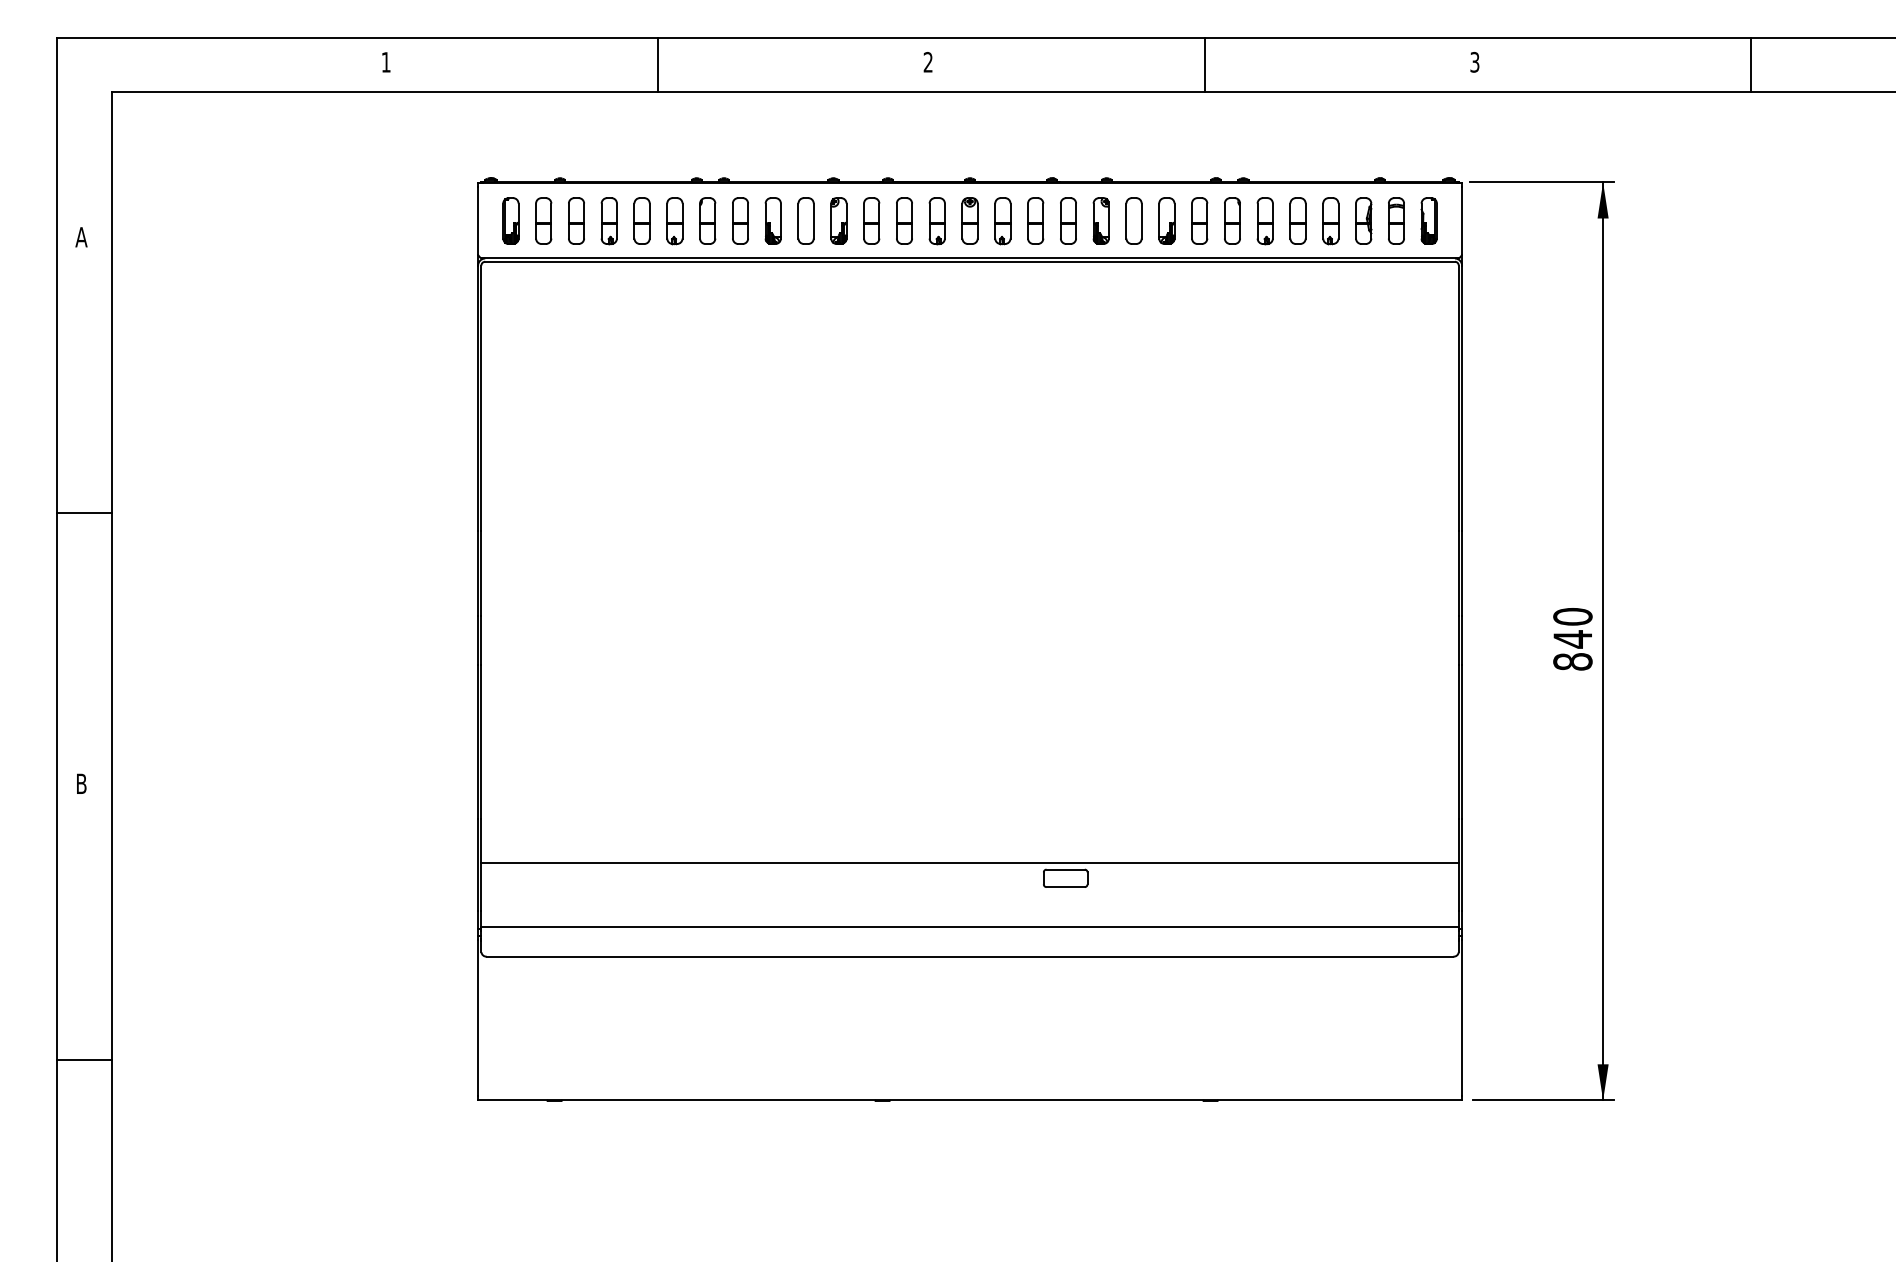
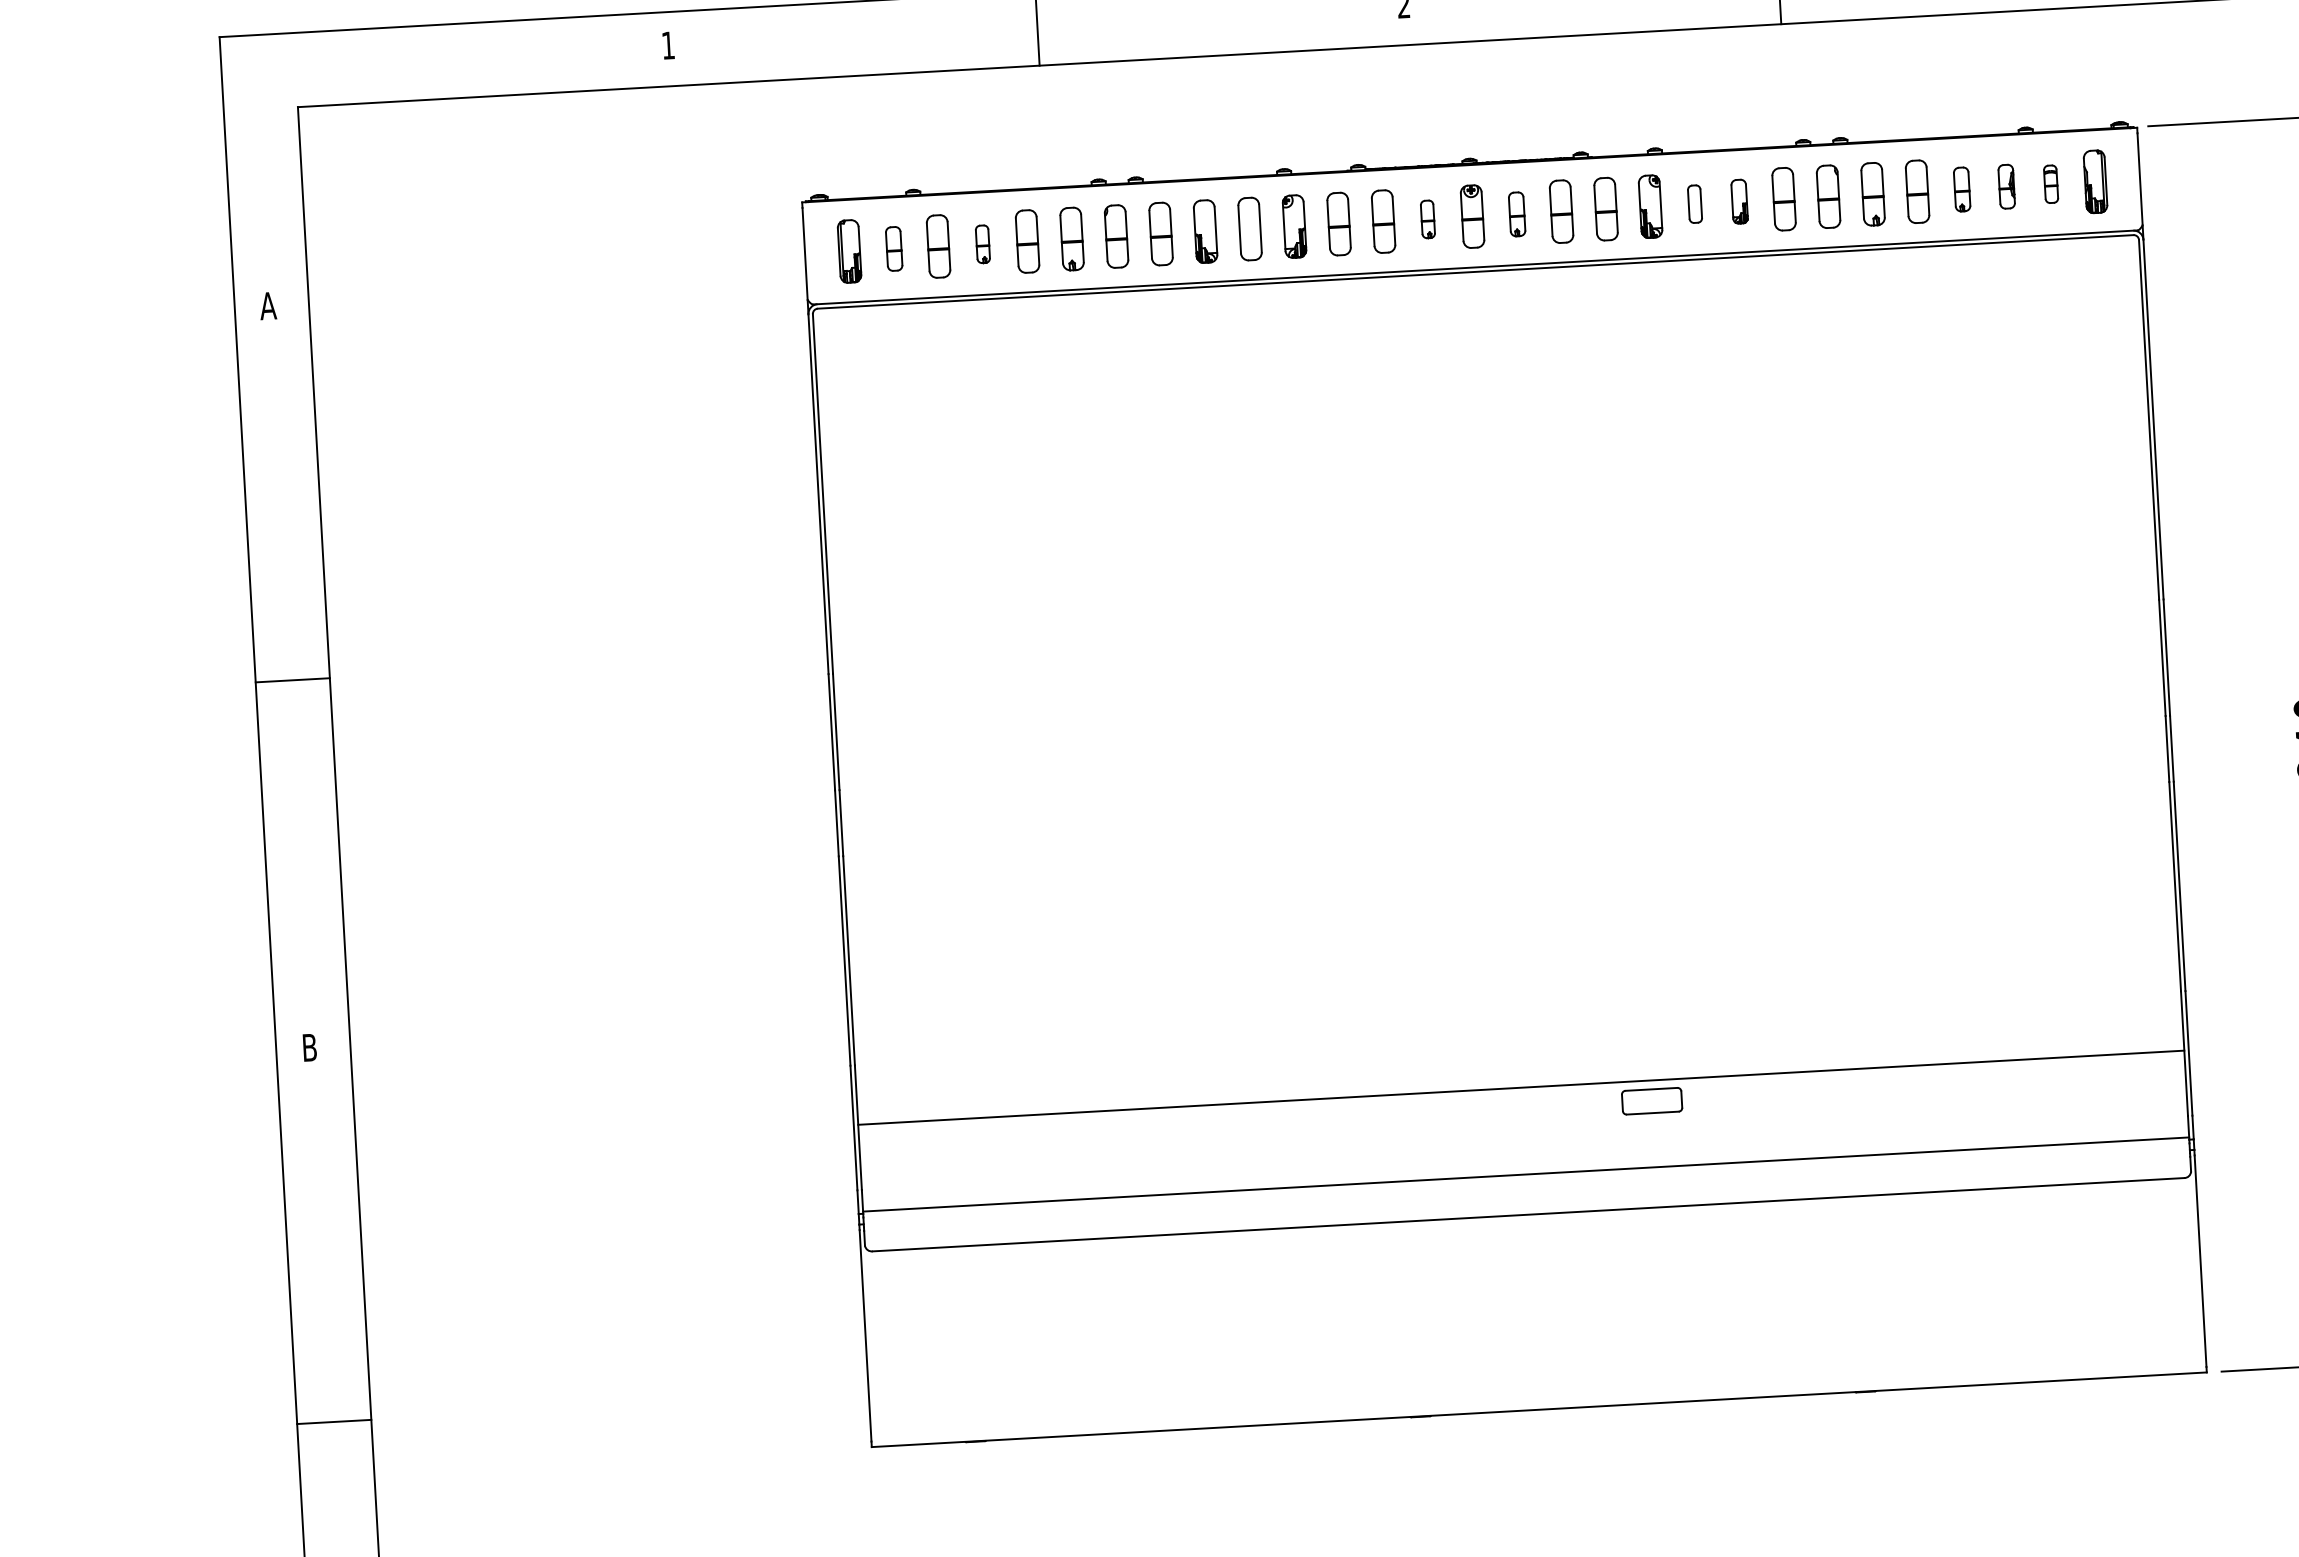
part: (543, 220) -> (893, 248), size x0.7
part: (1133, 220) -> (1694, 203), size x0.6
part: (1166, 220) -> (1739, 200), size x0.7
part: (1363, 220) -> (2006, 186), size x0.7
part: (1396, 220) -> (2051, 183), size x0.6
part: (608, 221) -> (982, 244), size x0.6
part: (936, 221) -> (1427, 219), size x0.6
part: (1002, 221) -> (1516, 214), size x0.7
part: (1330, 221) -> (1961, 189), size x0.7

